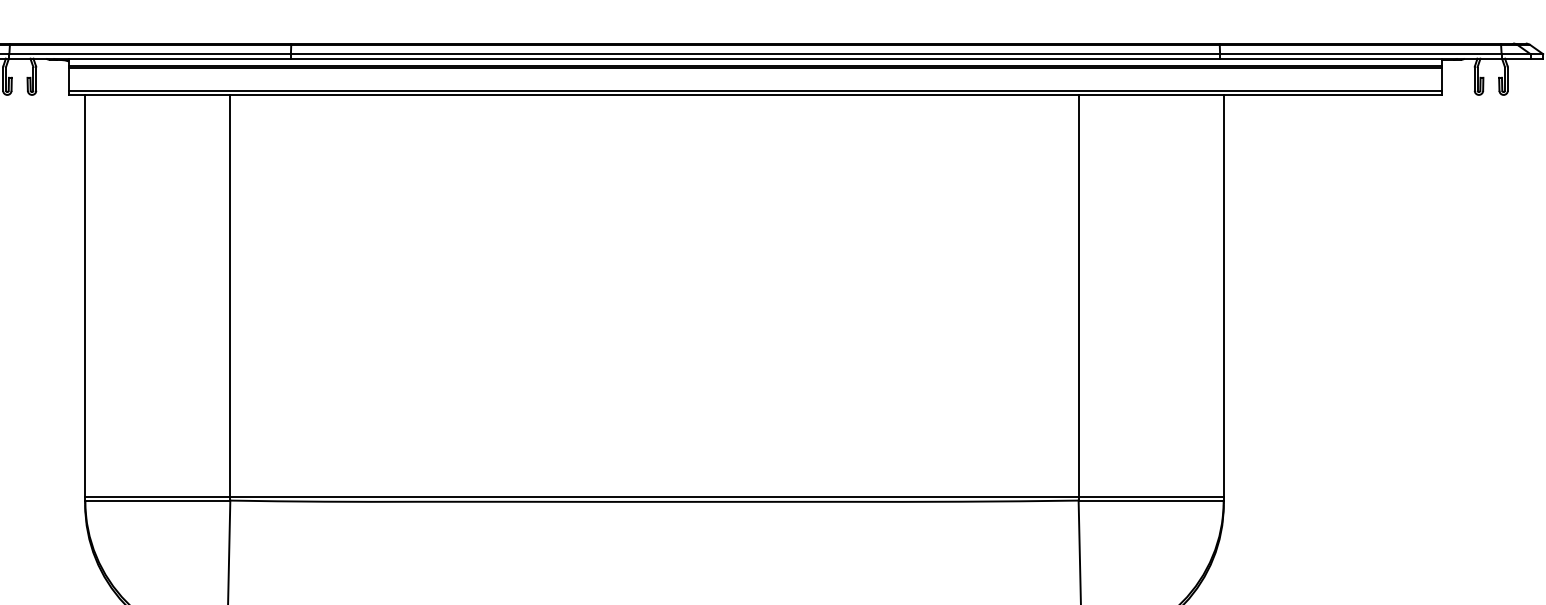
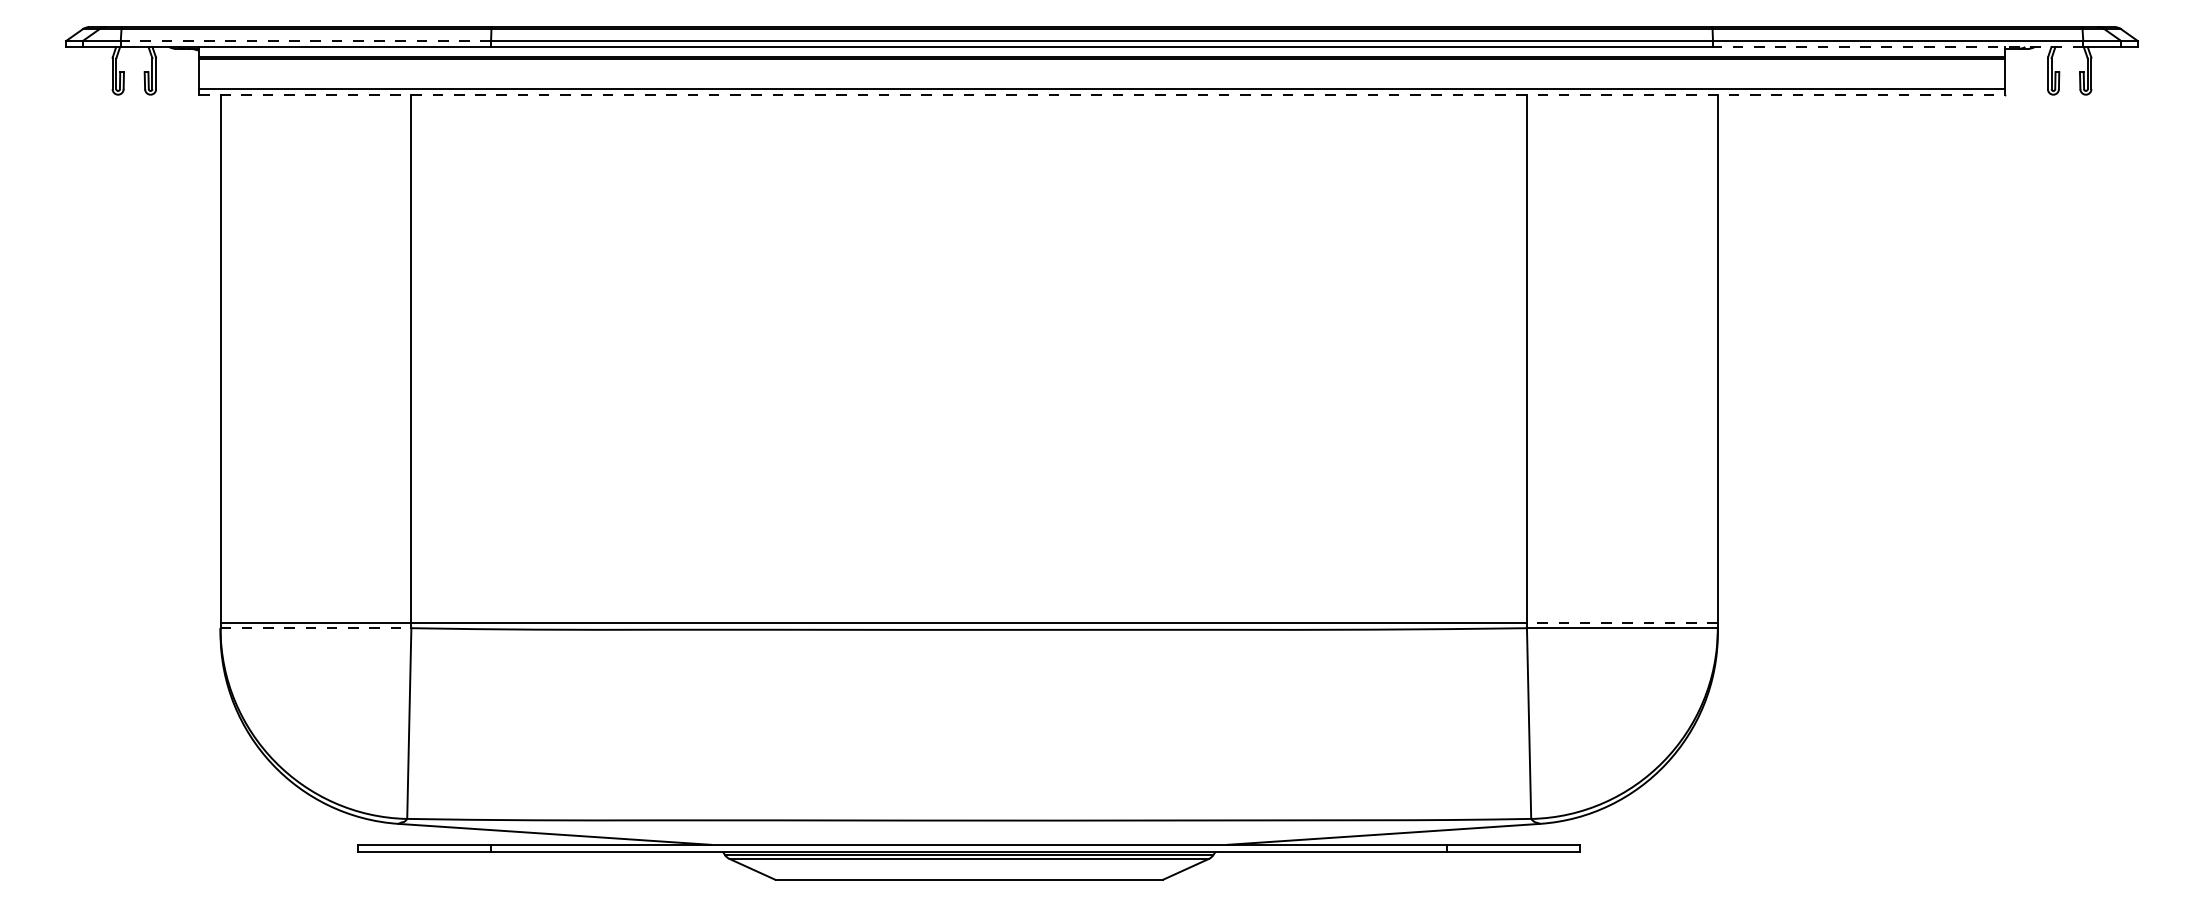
line: (149, 54) -> (305, 41), solid -> dashed
line: (1360, 59) -> (1897, 47), solid -> dashed
line: (755, 94) -> (1102, 94), solid -> dashed
line: (1150, 497) -> (1621, 623), solid -> dashed
line: (158, 500) -> (316, 628), solid -> dashed

